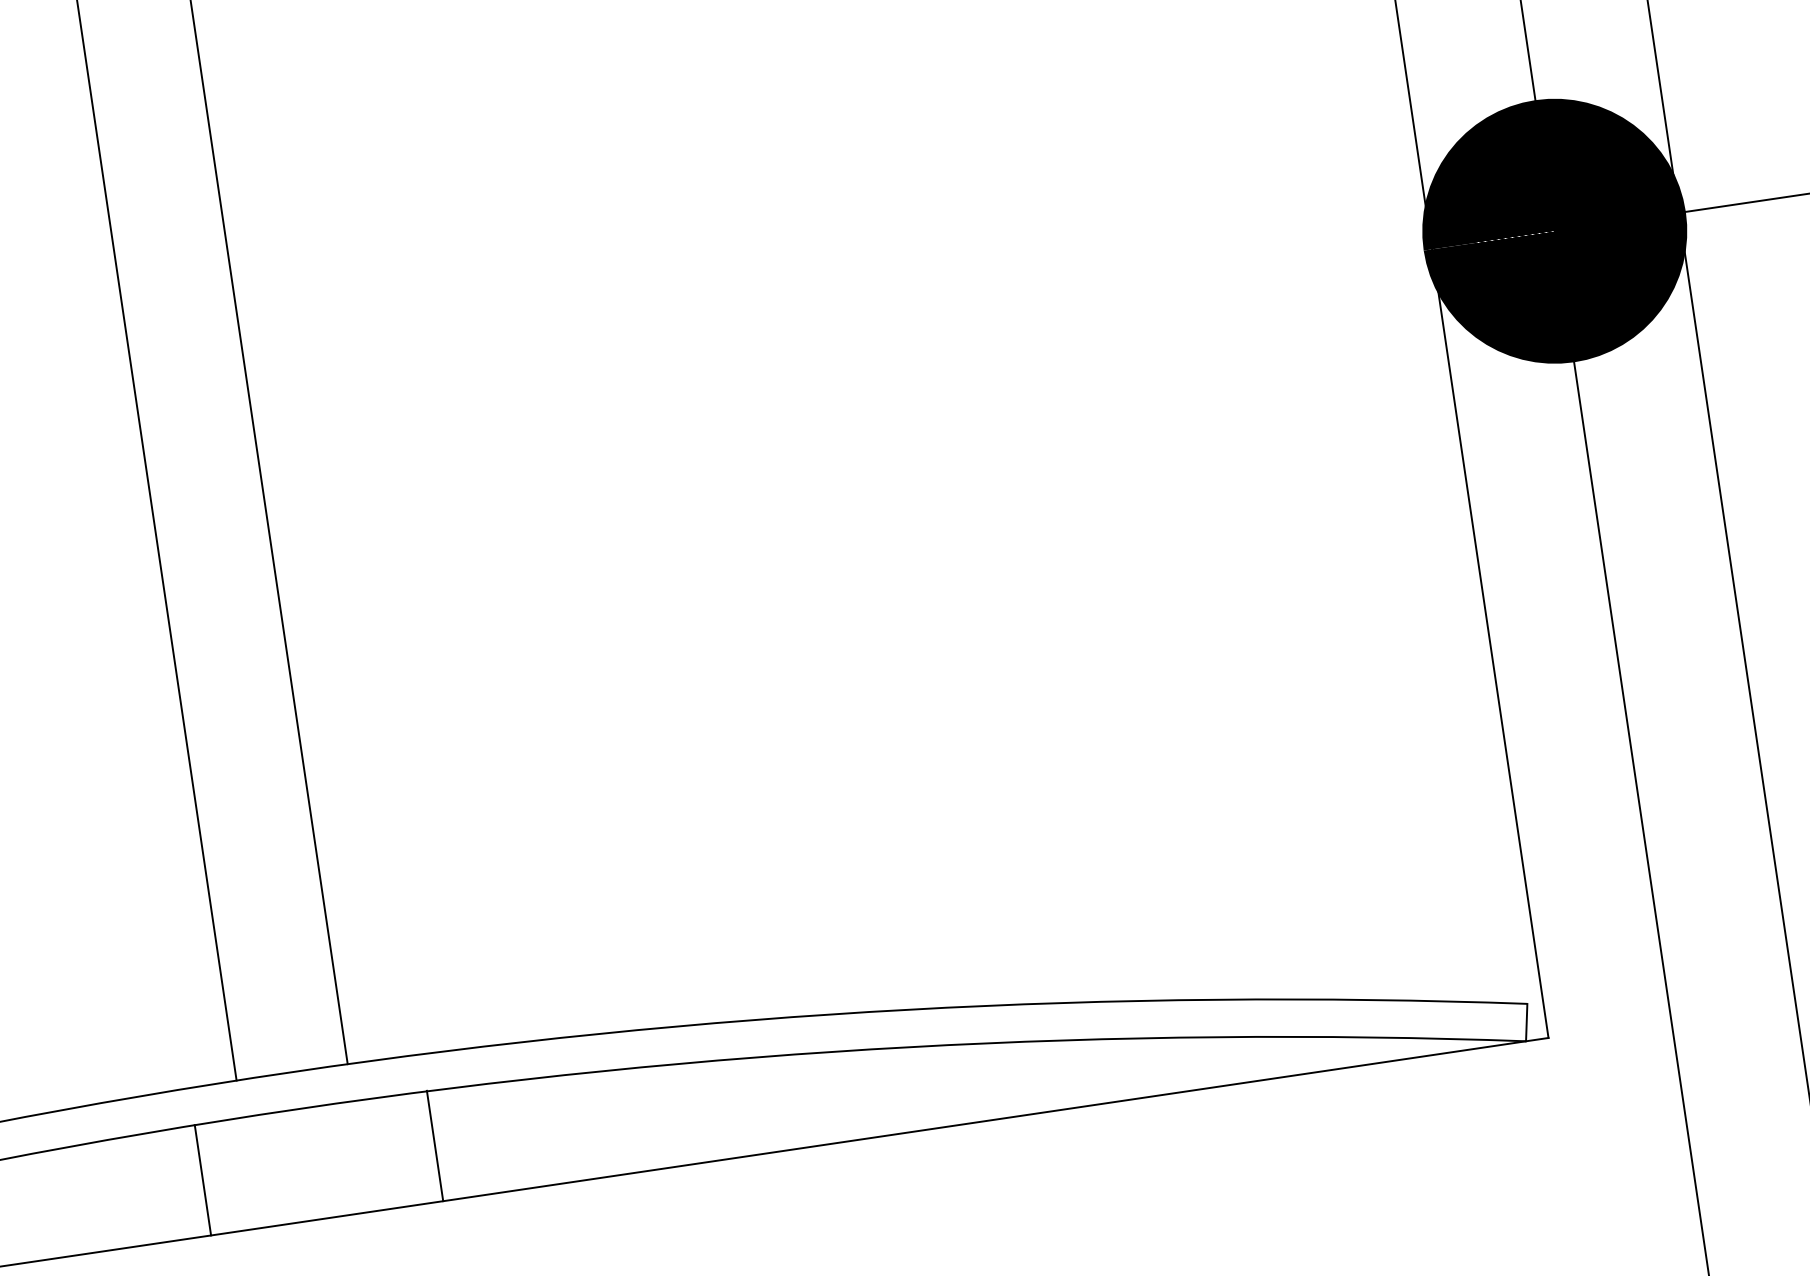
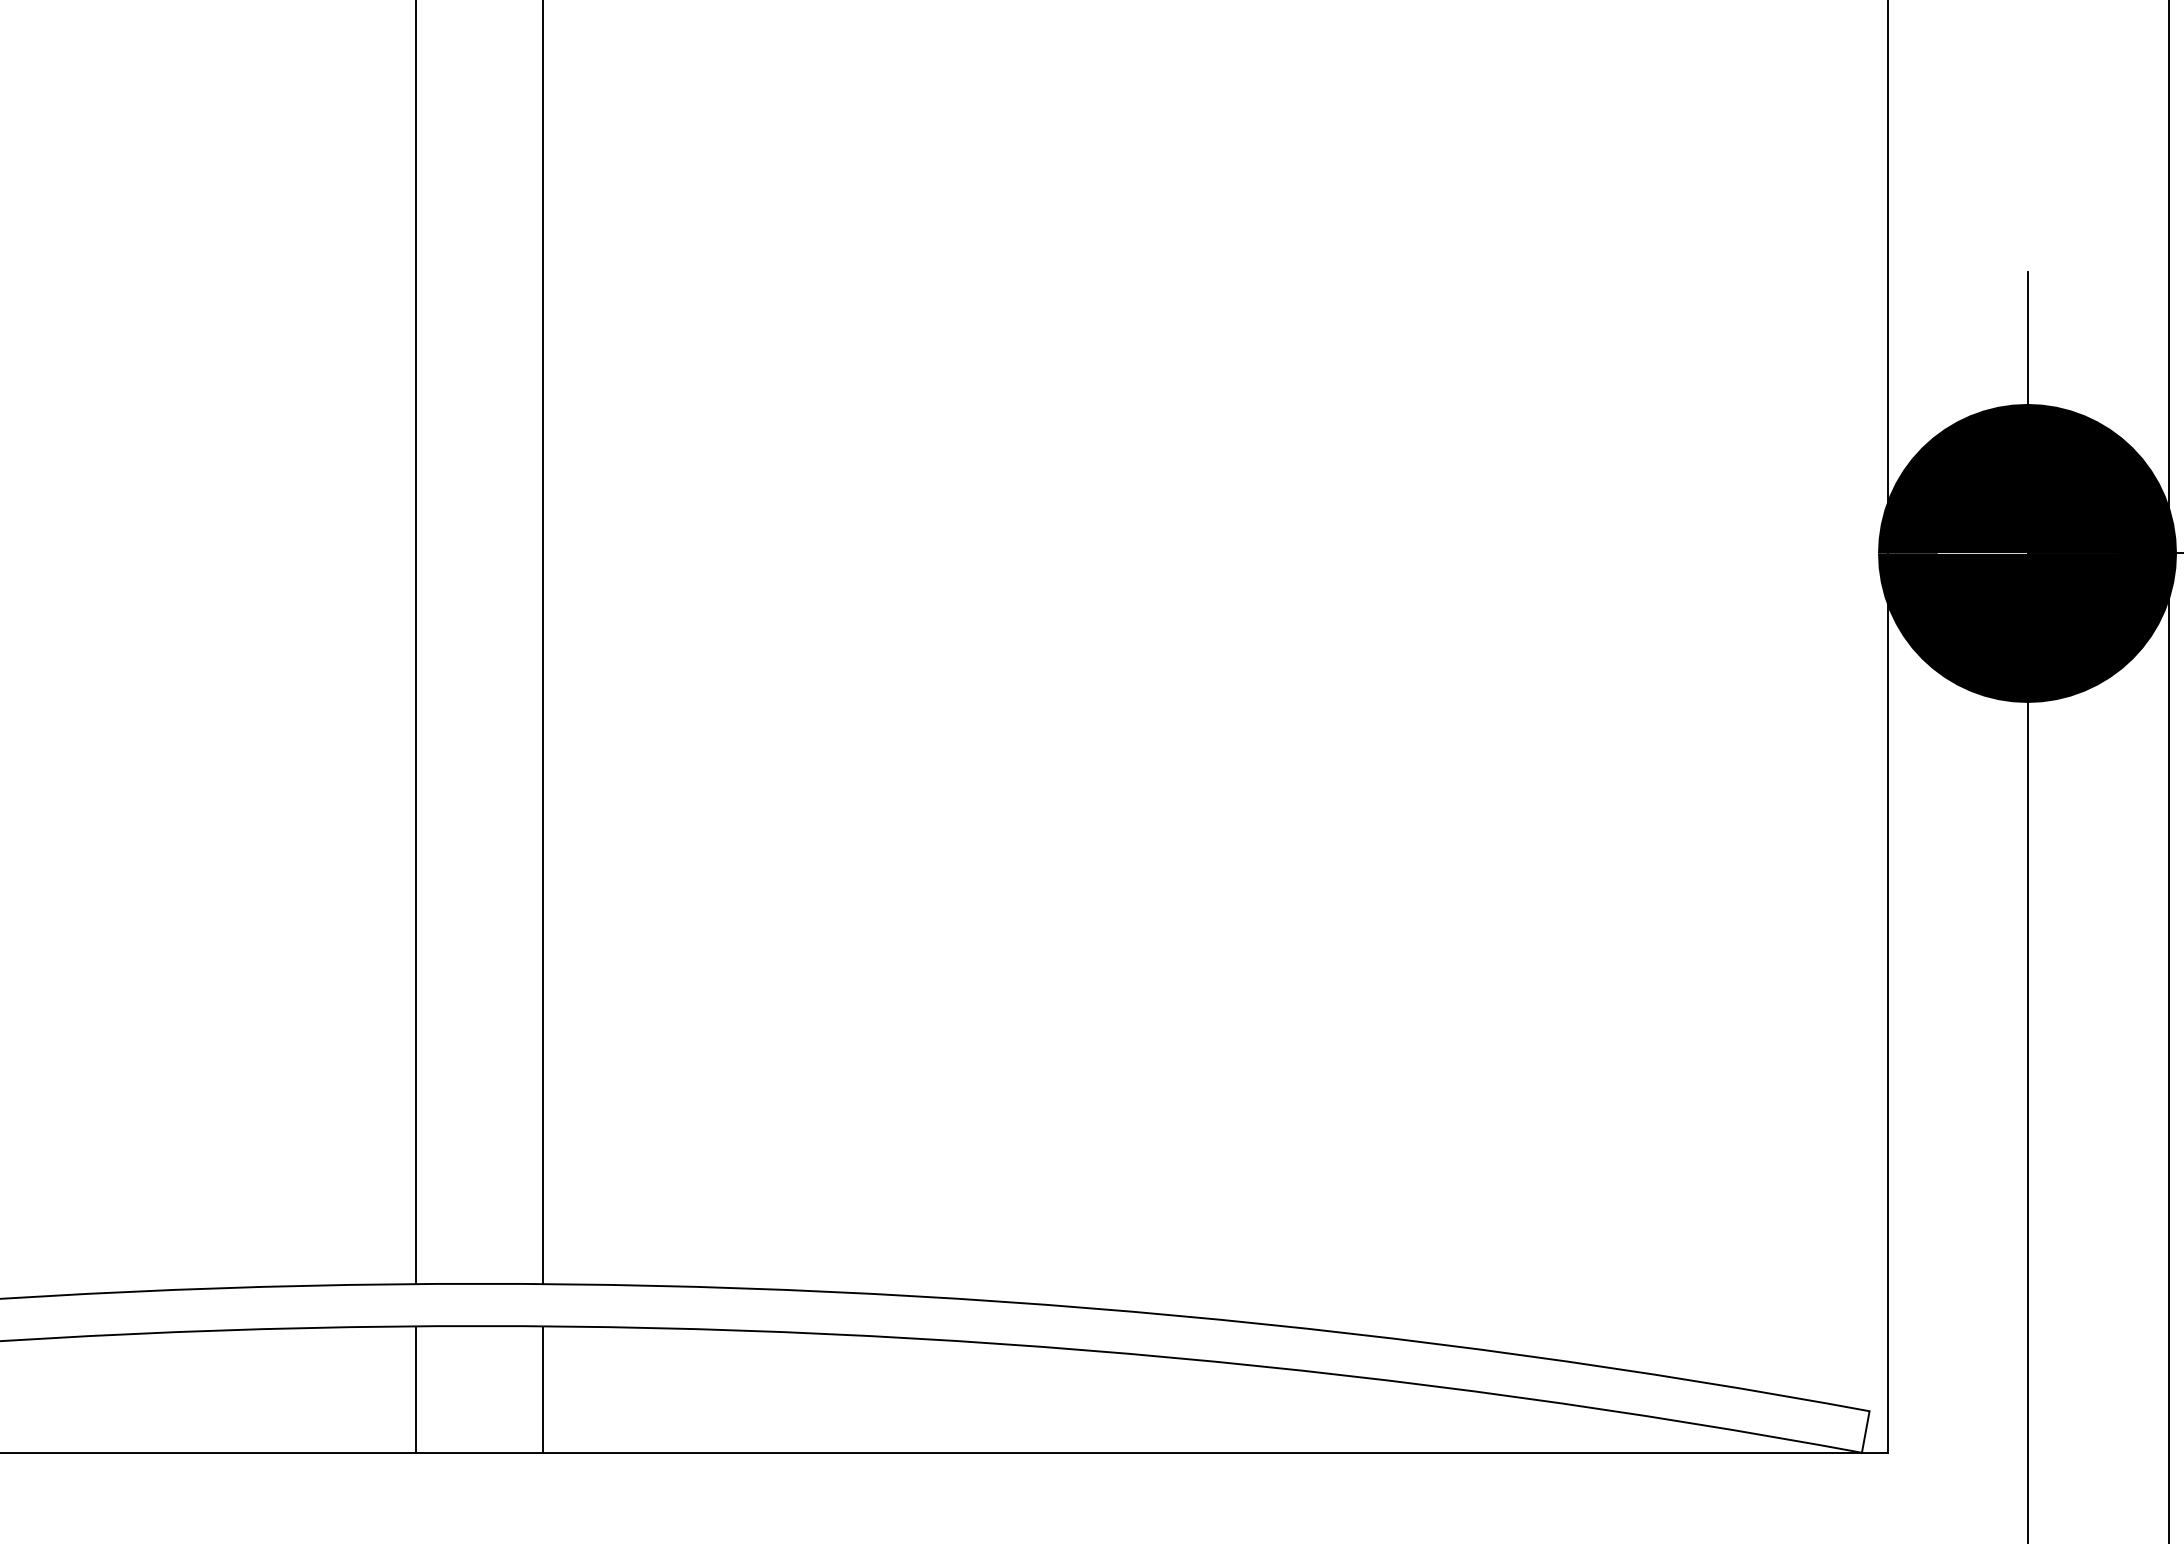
line: (435, 1145) -> (543, 1389), moved
line: (203, 1179) -> (416, 1389), moved

